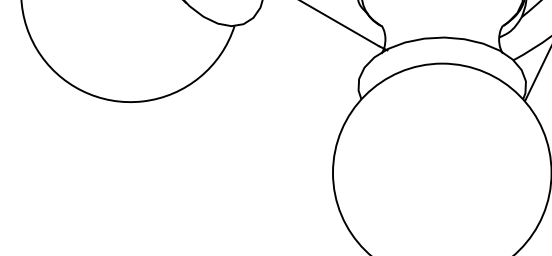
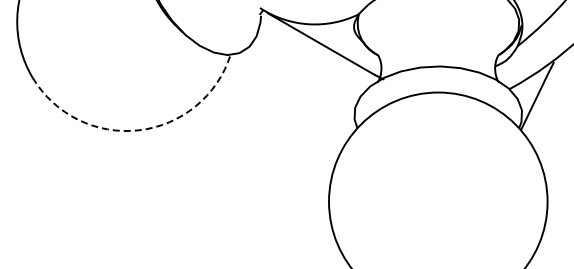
arc: (143, 101) -> (139, 130), solid -> dashed

